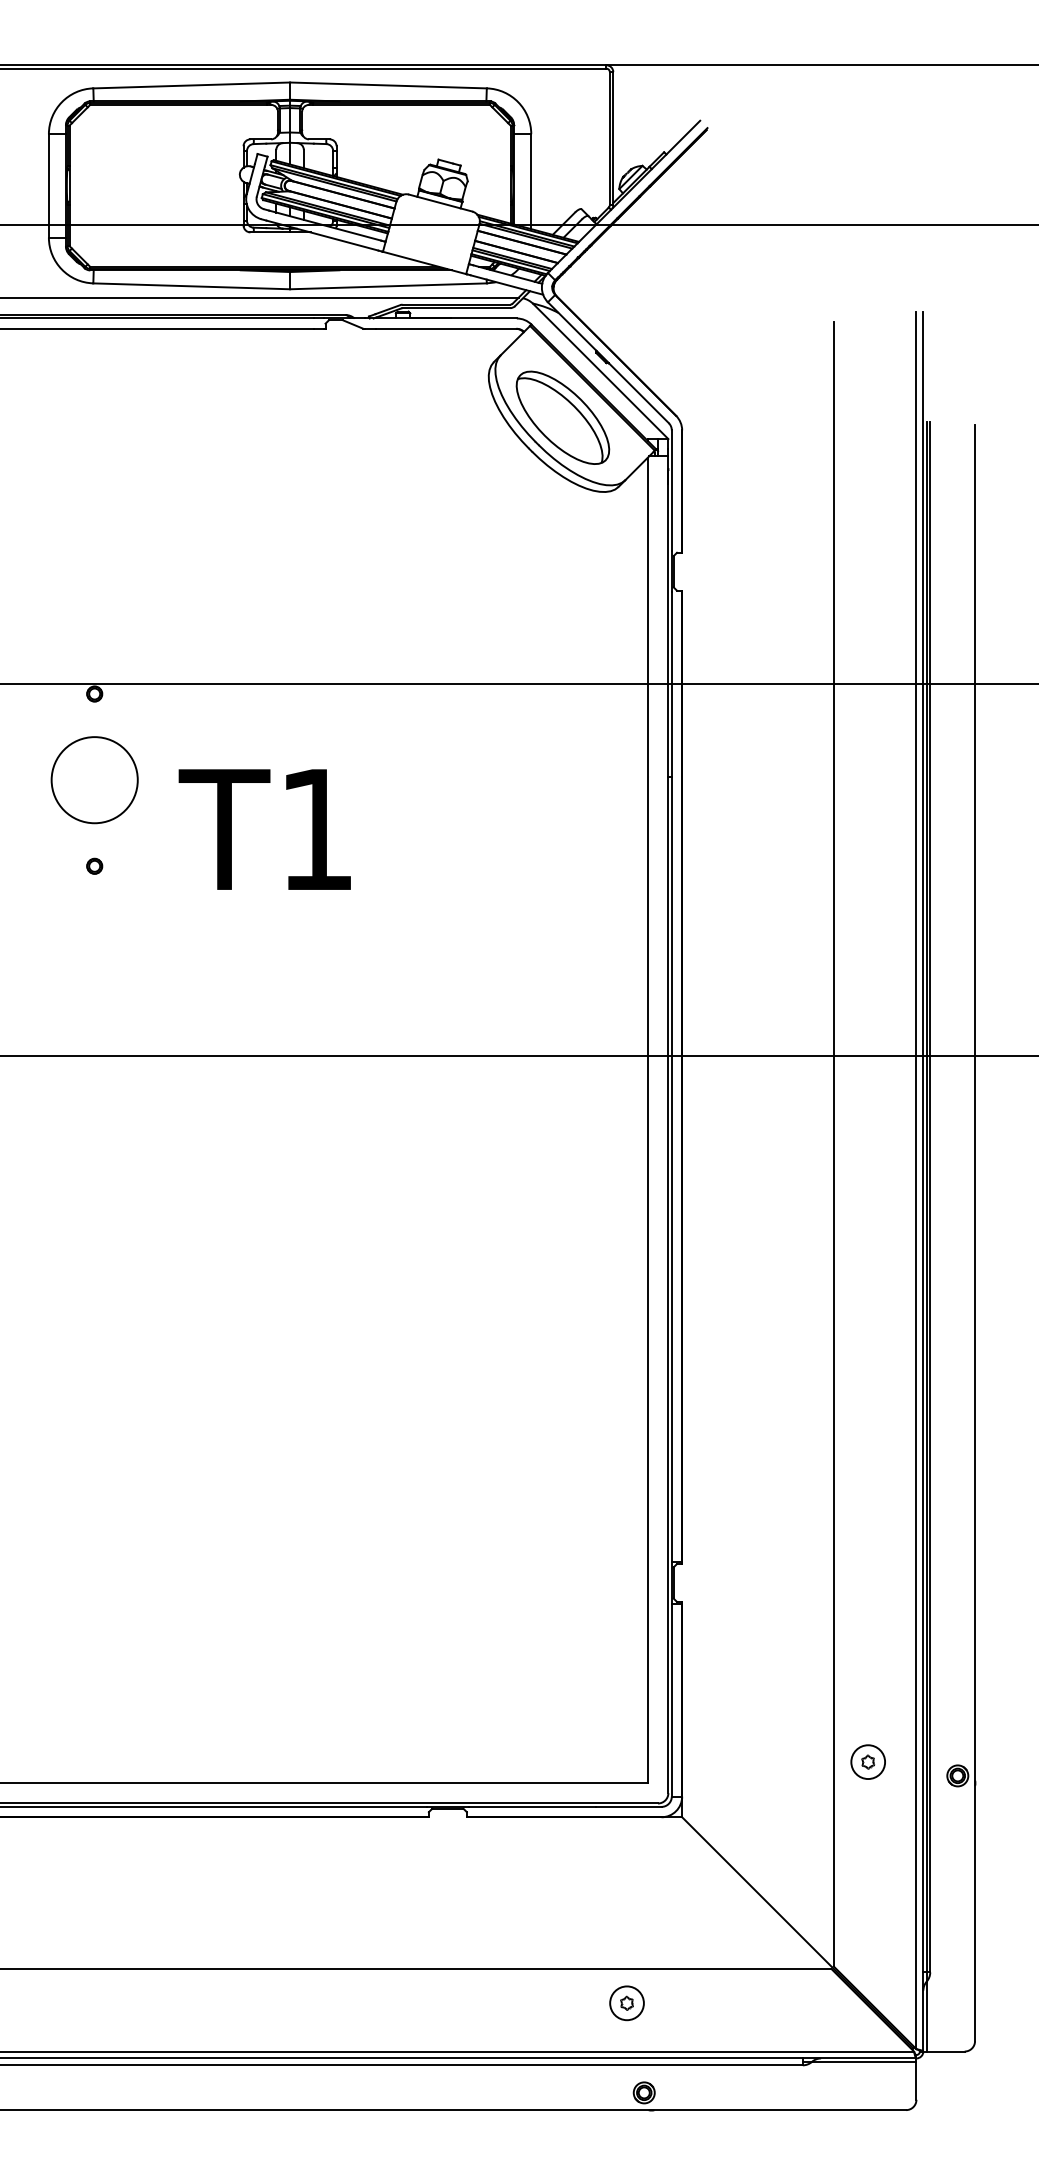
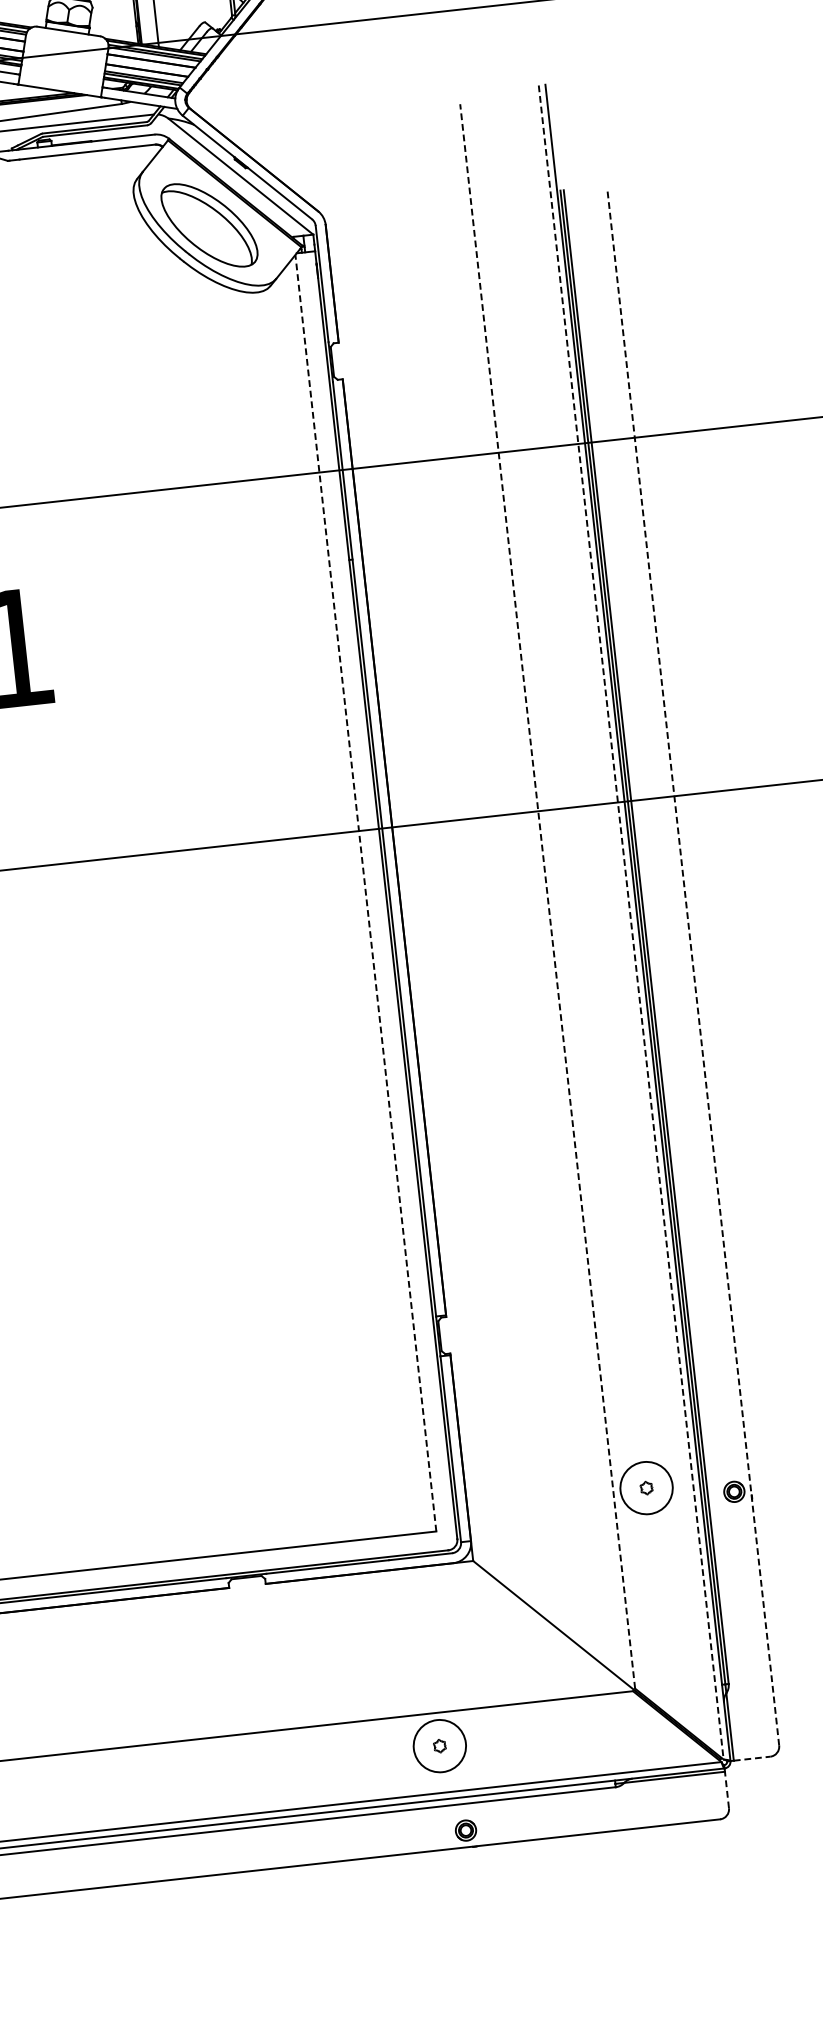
line: (647, 1119) -> (365, 892), solid -> dashed
line: (833, 1143) -> (547, 895), solid -> dashed
line: (916, 1180) -> (631, 922), solid -> dashed
line: (975, 1233) -> (693, 967), solid -> dashed
circle: (868, 1762) -> (646, 1488), size x1.6
circle: (626, 2003) -> (439, 1746), size x1.6
line: (945, 2051) -> (751, 1758), solid -> dashed
line: (916, 2080) -> (726, 1789), solid -> dashed

